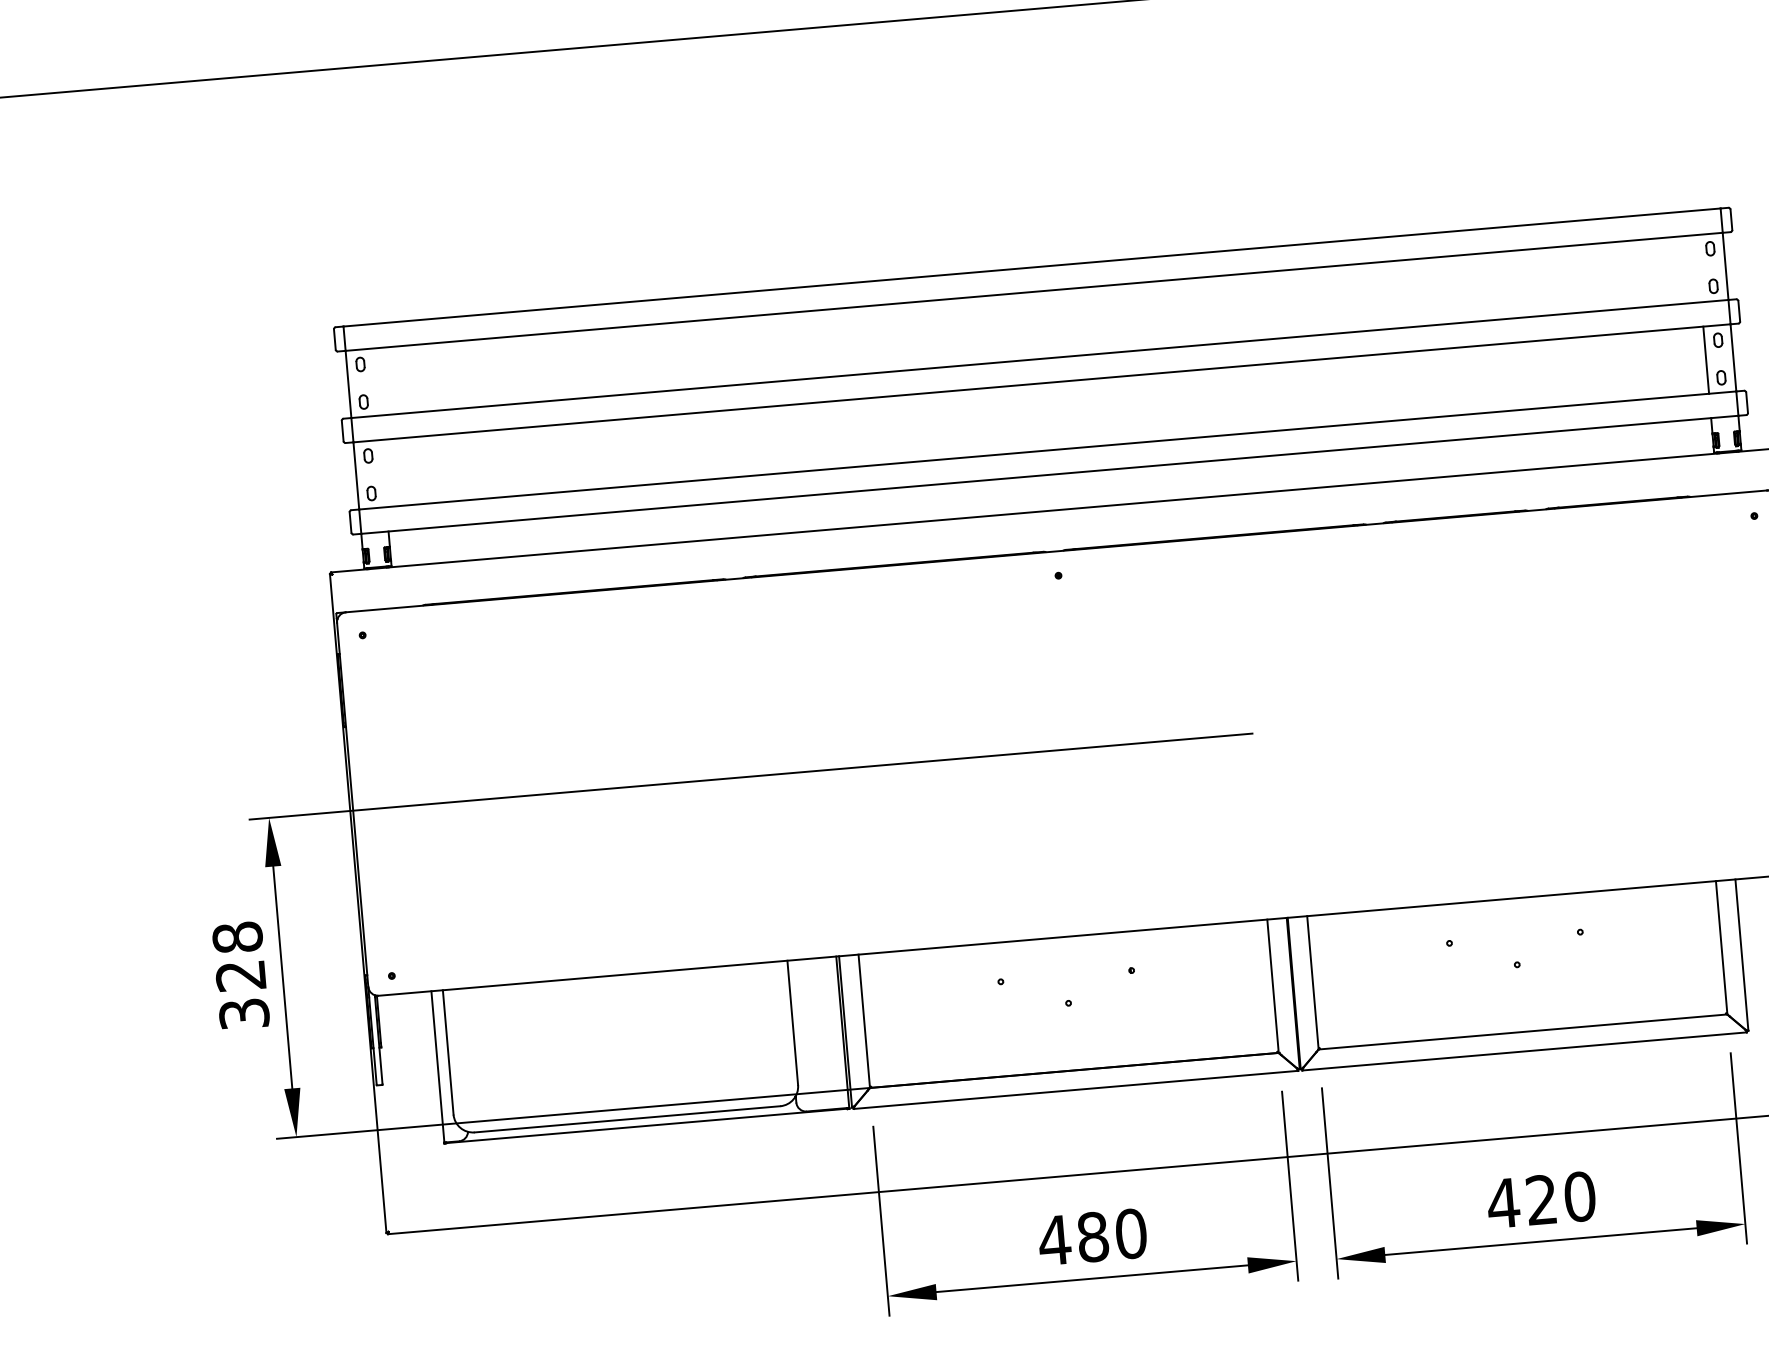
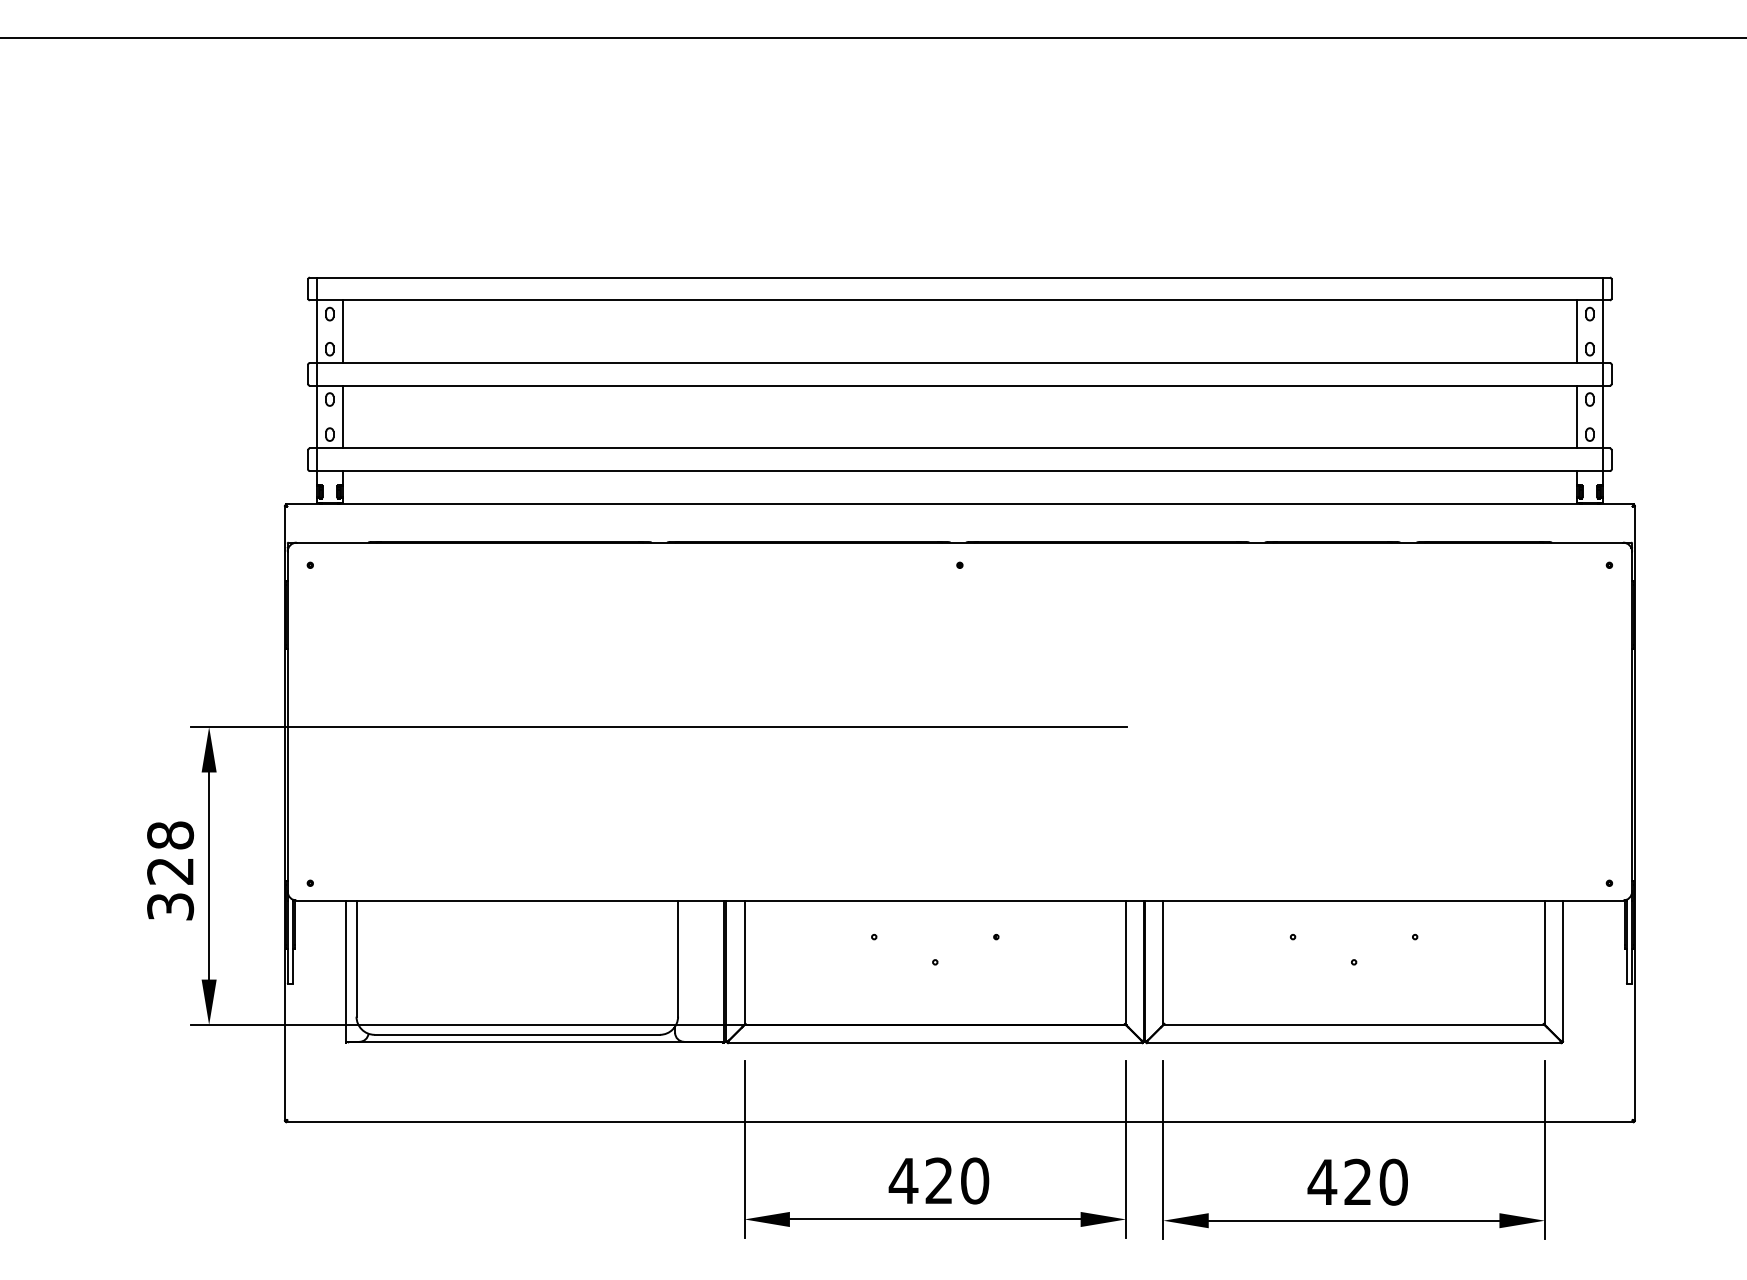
line: (1698, 268) -> (1577, 331), added
line: (375, 381) -> (342, 331), added
line: (383, 472) -> (342, 416), added
text: (1093, 1236) -> (939, 1180), 480 -> 420

